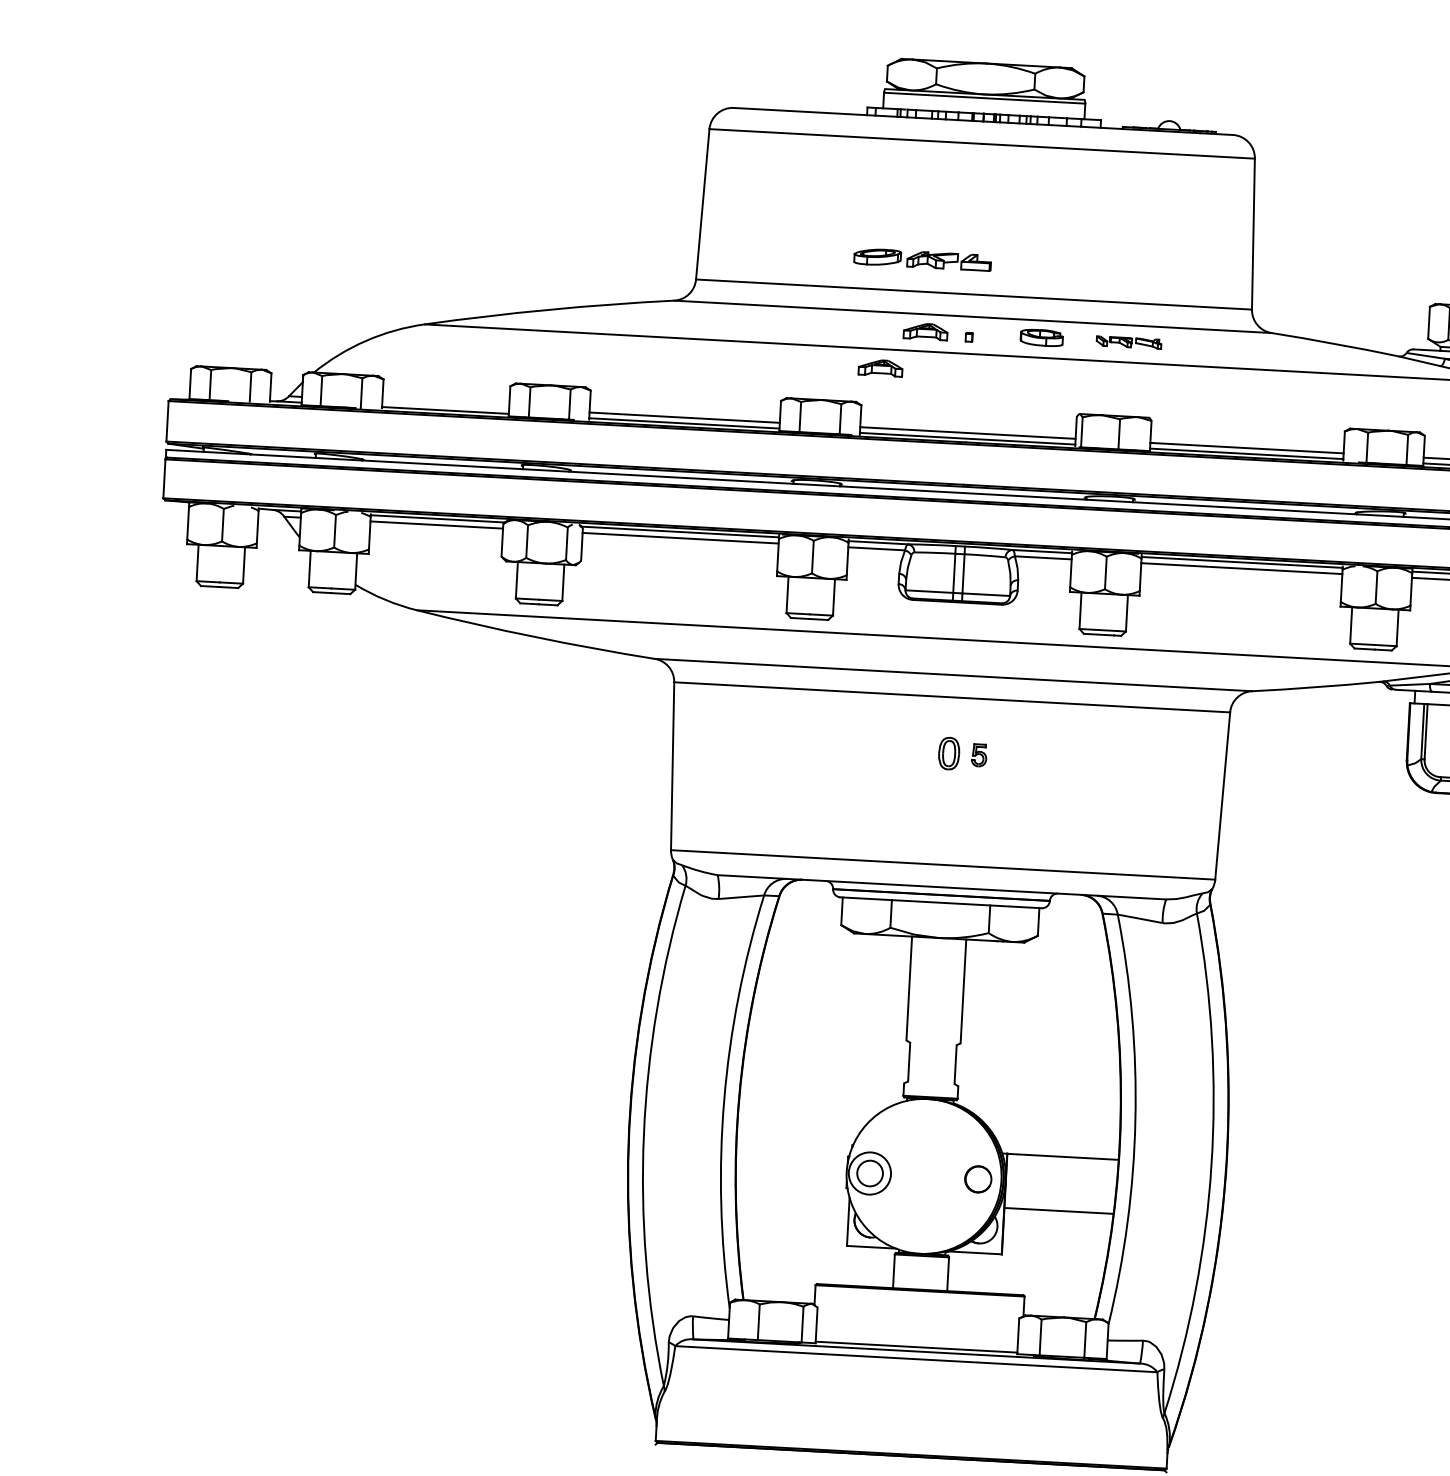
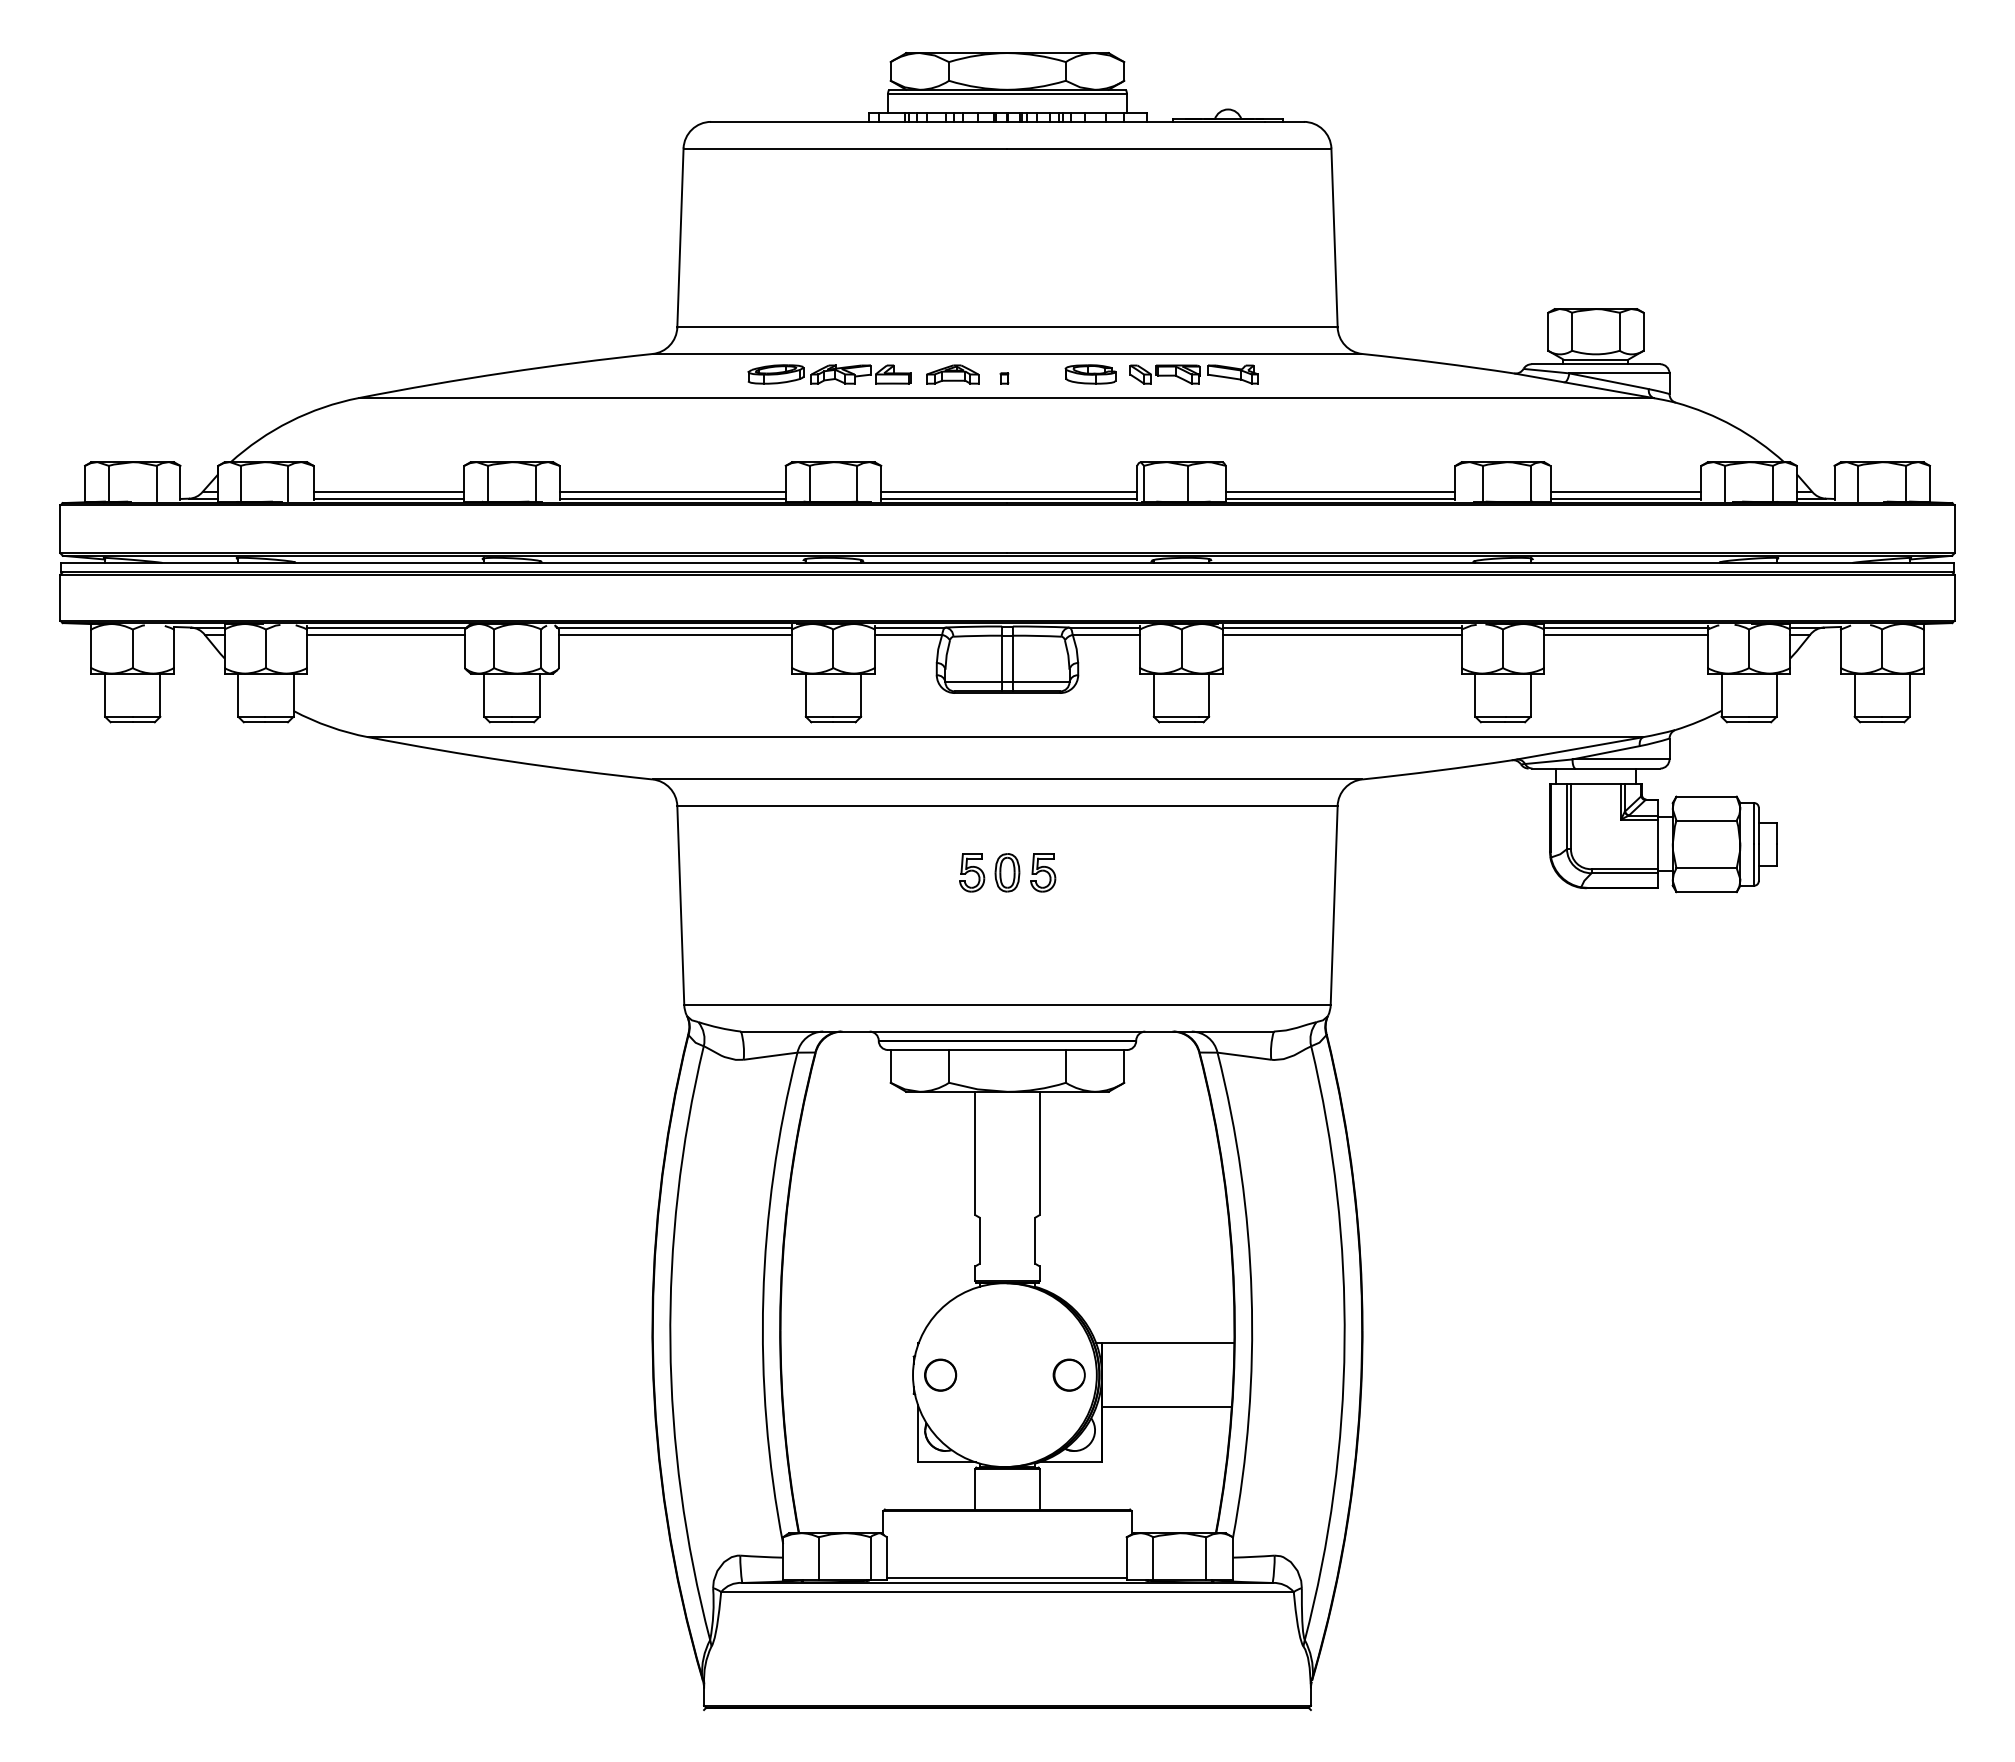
part: (922, 259) -> (829, 374), moved
part: (1128, 342) -> (1193, 374), size x1.67
part: (880, 368) -> (901, 420), removed
line: (445, 404) -> (388, 491), added
part: (919, 751) -> (972, 872), added
part: (979, 755) -> (1043, 872), size x1.43
circle: (869, 1172) -> (940, 1374), size x0.62

